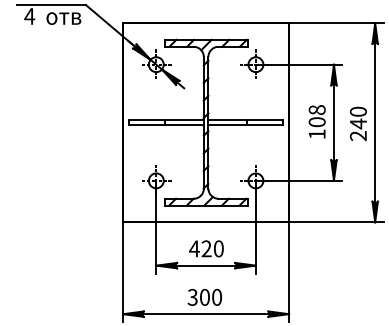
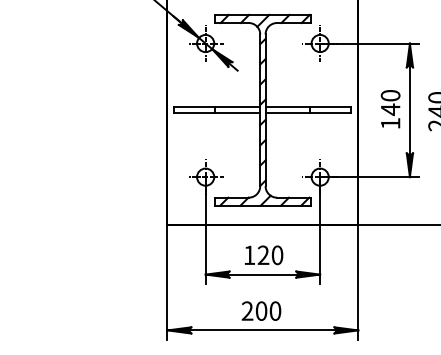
text: (316, 116) -> (389, 103), 108 -> 140
text: (194, 248) -> (249, 254), 420 -> 120
text: (192, 297) -> (247, 311), 300 -> 200

